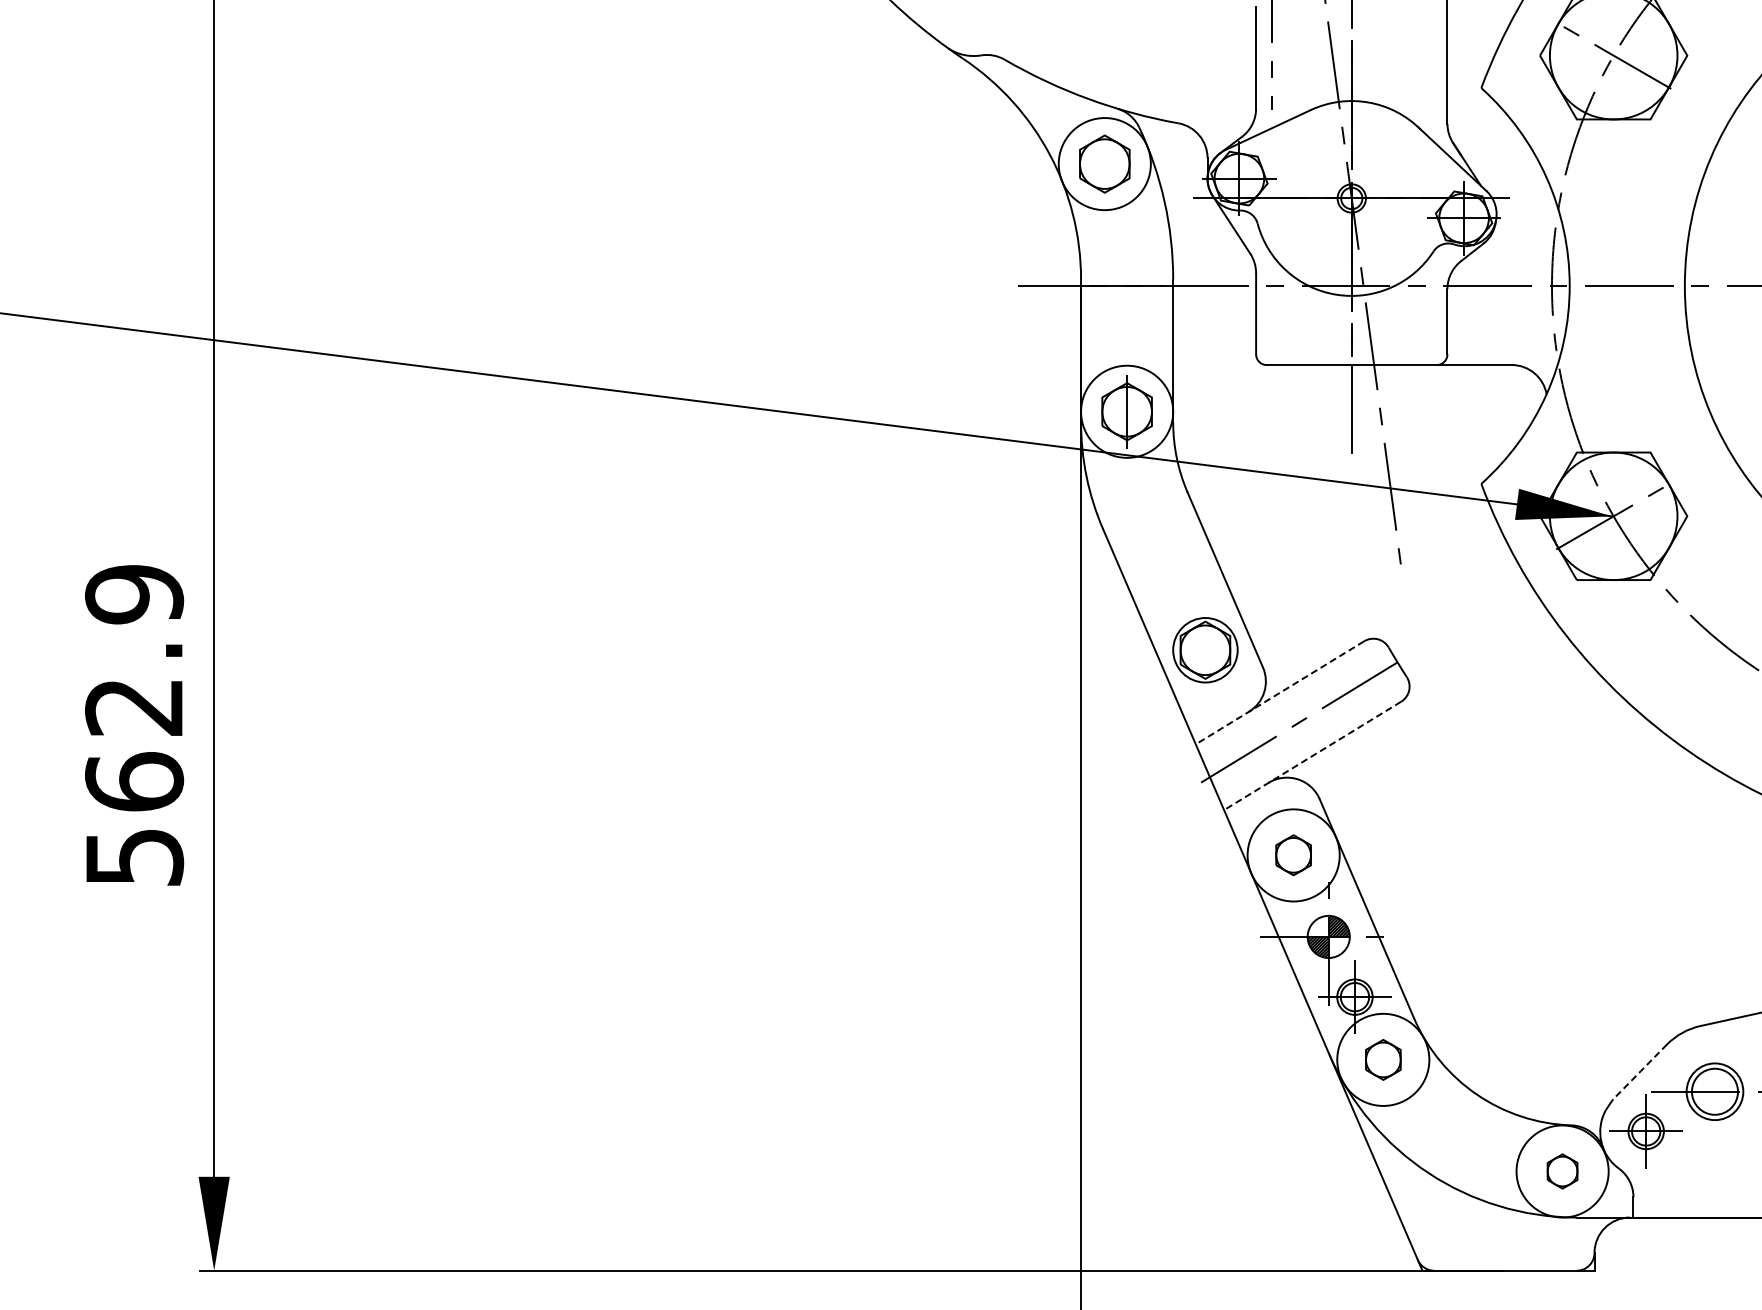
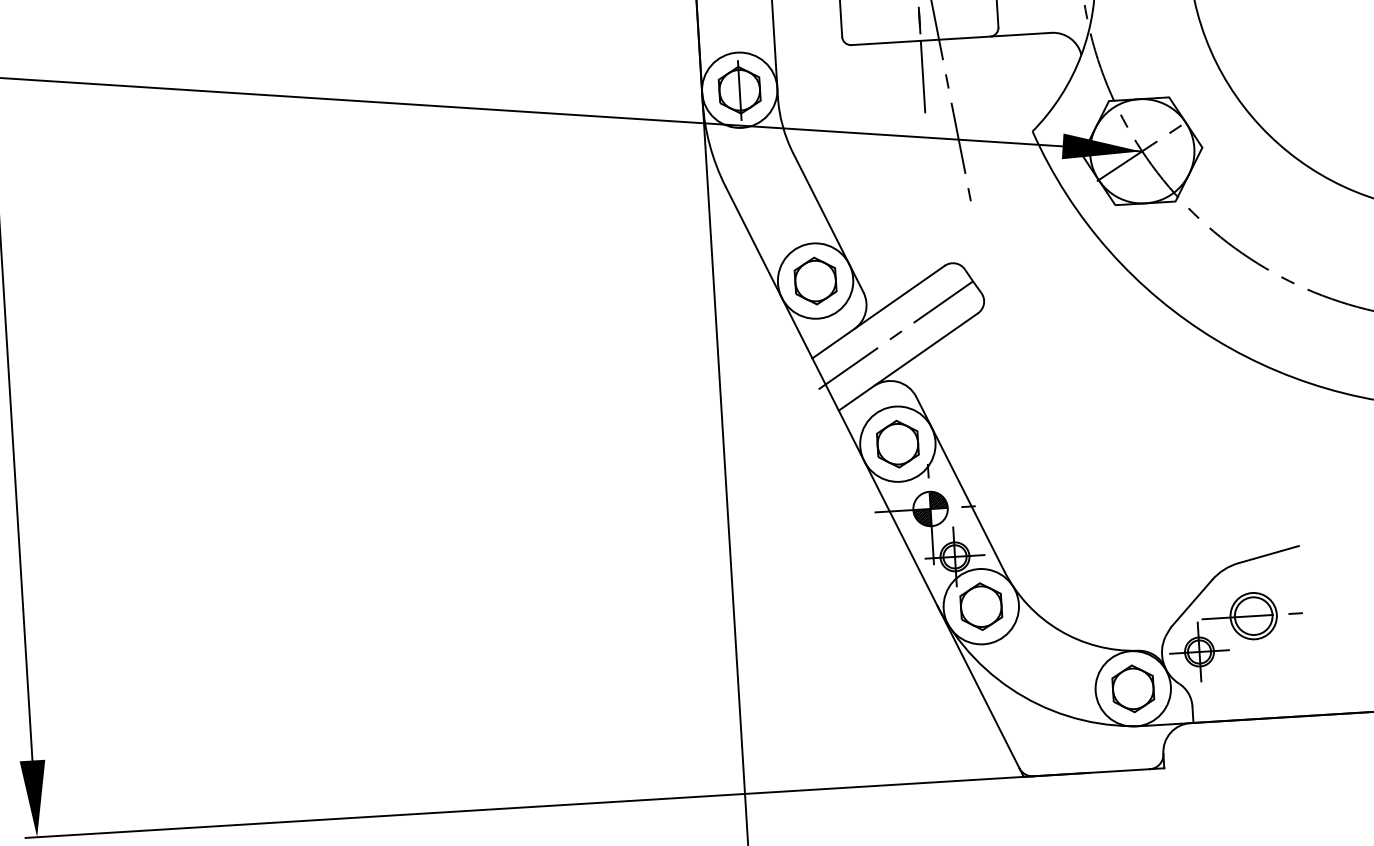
circle: (1205, 650) -> (815, 281), size x1.43
line: (1279, 692) -> (878, 311), dashed -> solid
line: (1312, 755) -> (908, 361), dashed -> solid
part: (1293, 854) -> (897, 443), size x1.43
part: (1383, 1059) -> (981, 606), size x1.43
line: (1639, 1072) -> (1191, 604), dashed -> solid
part: (1562, 1171) -> (1133, 688), size x1.67

